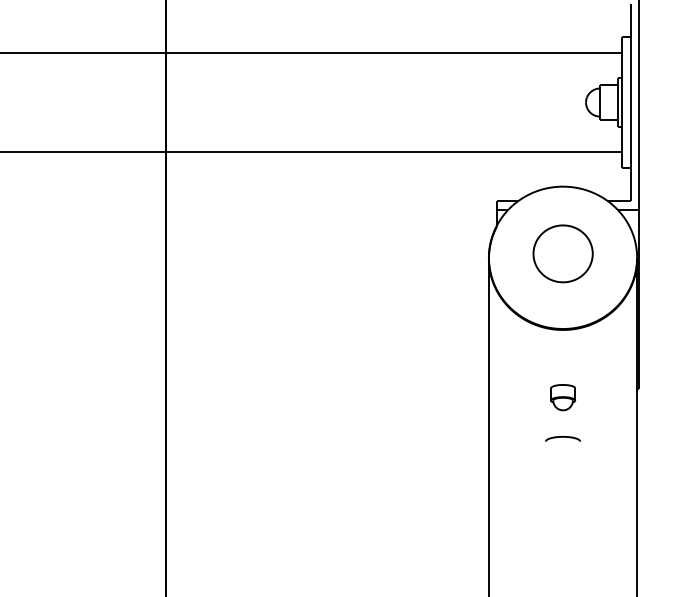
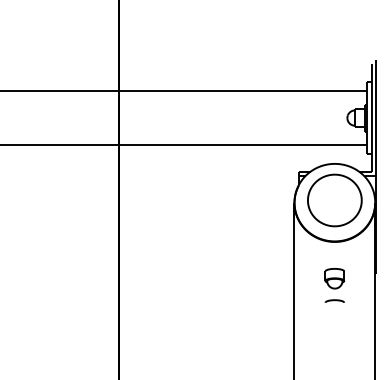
part: (562, 253) -> (334, 200), size x1.67
part: (562, 397) -> (334, 278), size x1.43

